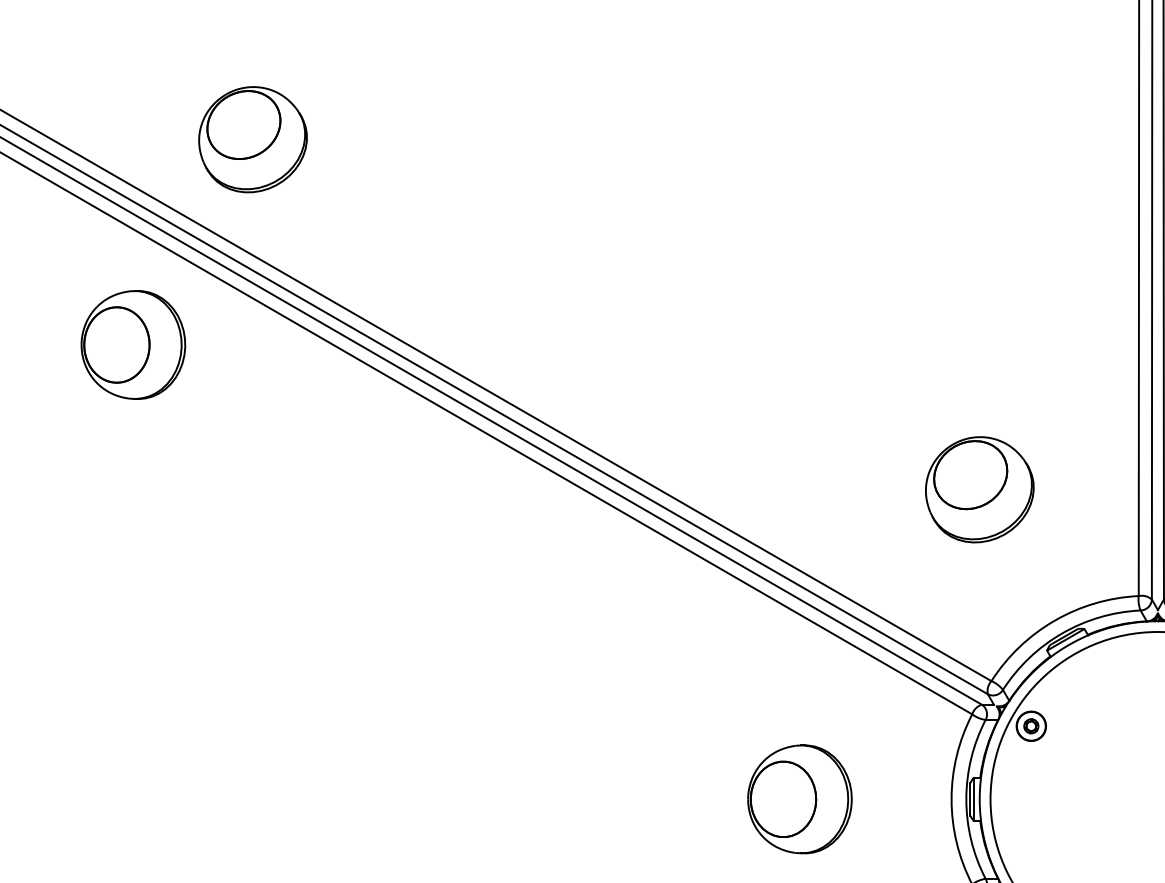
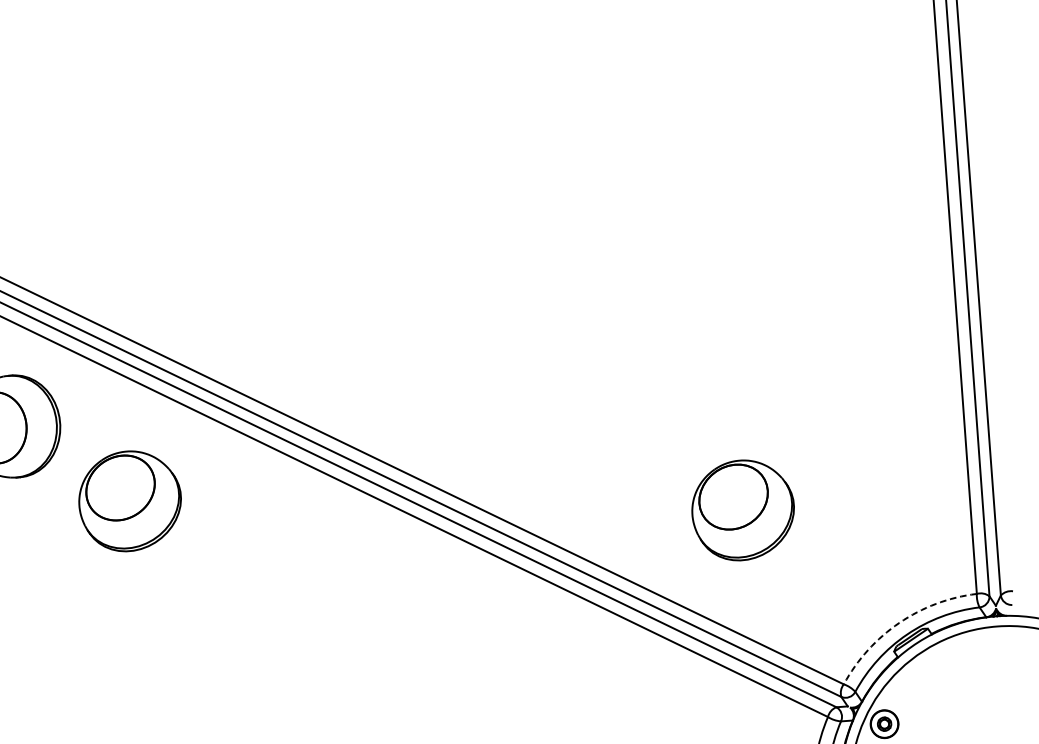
part: (252, 139) -> (129, 501), moved
part: (979, 489) -> (742, 510), moved
arc: (1054, 620) -> (899, 622), solid -> dashed

